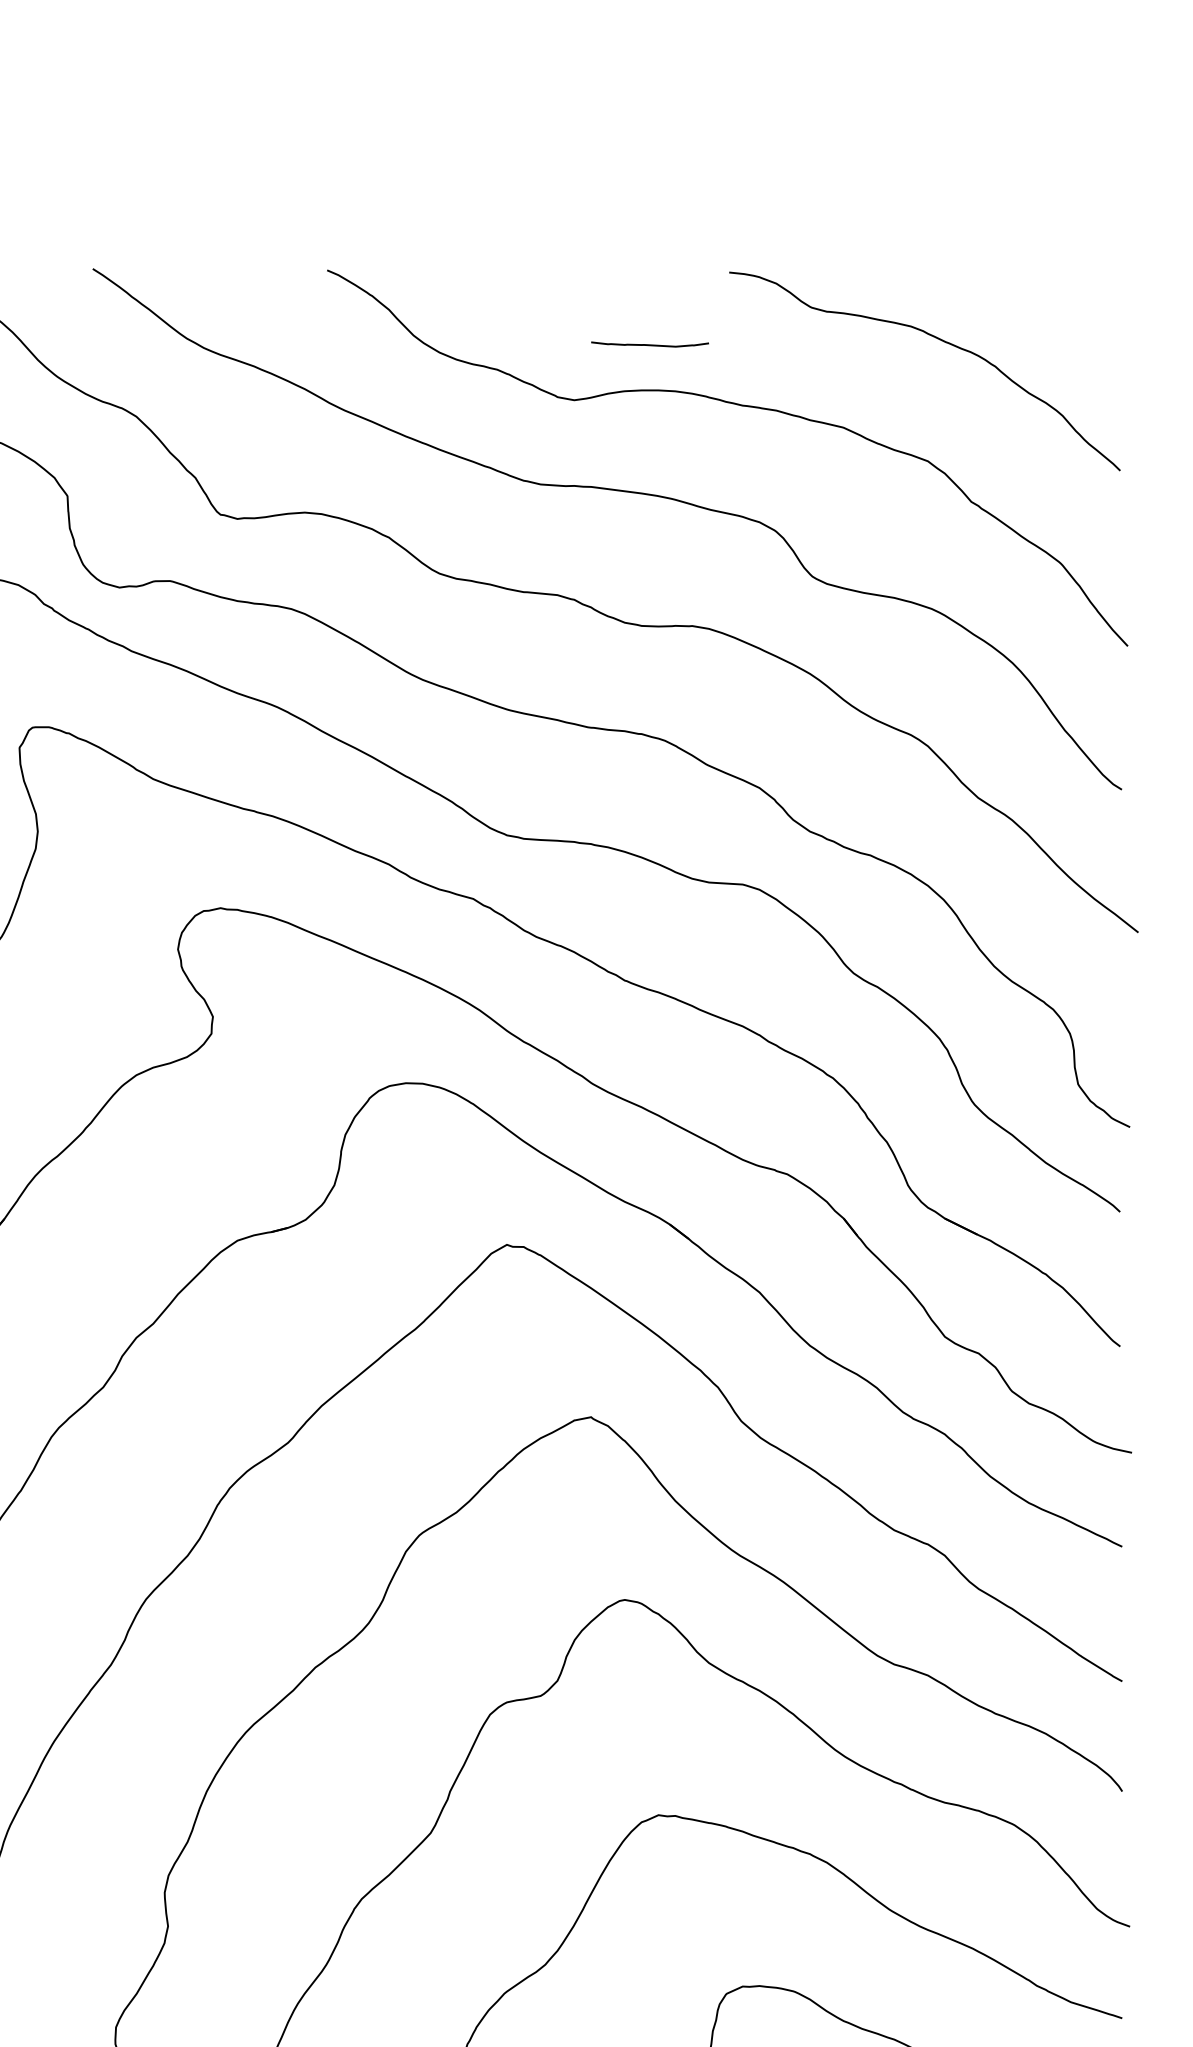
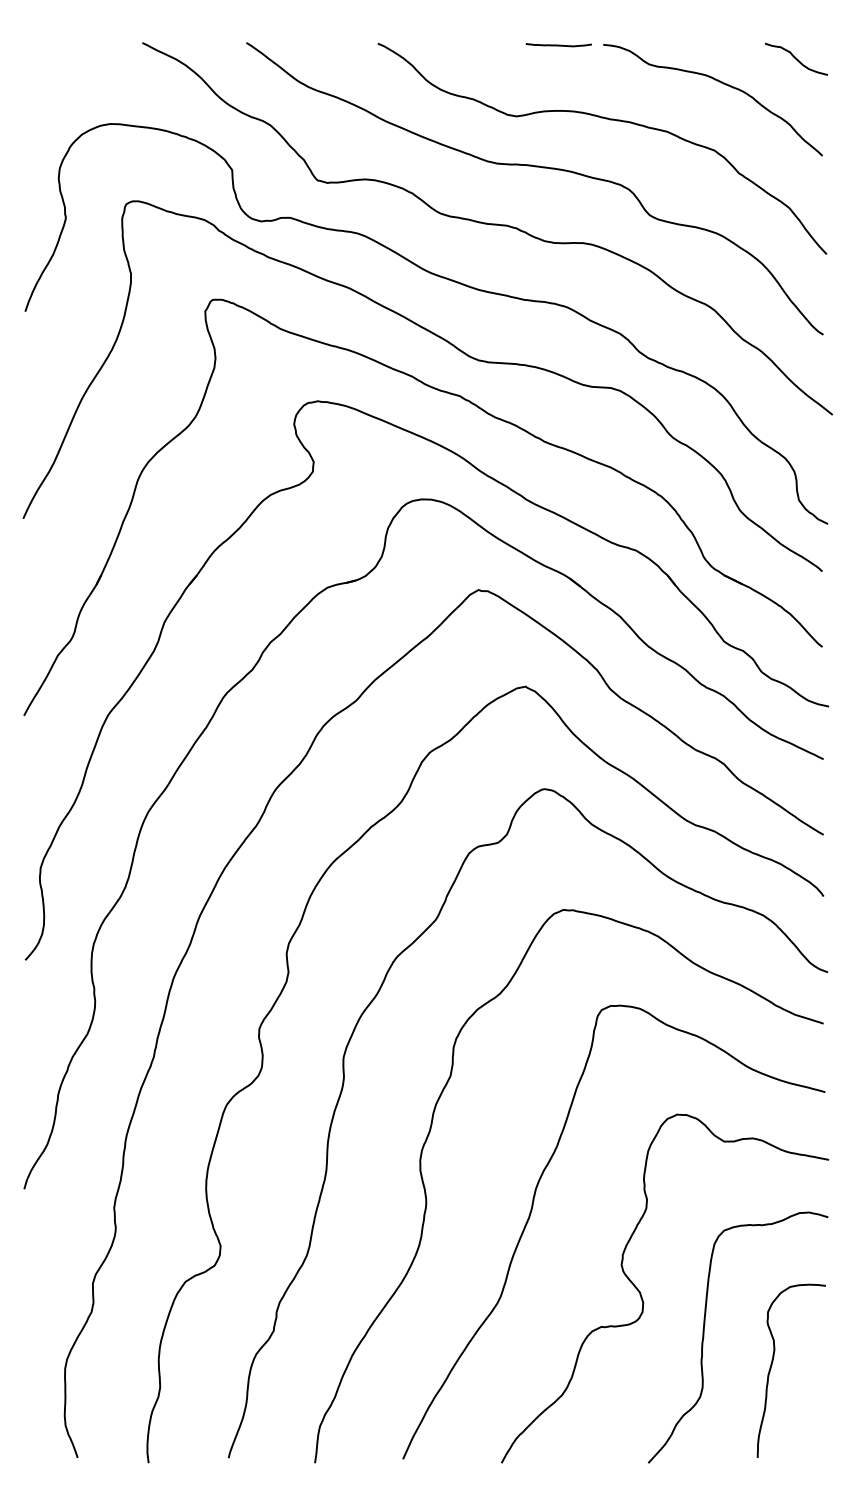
curve: (1073, 296) -> (796, 58), added
curve: (649, 345) -> (558, 45), moved

